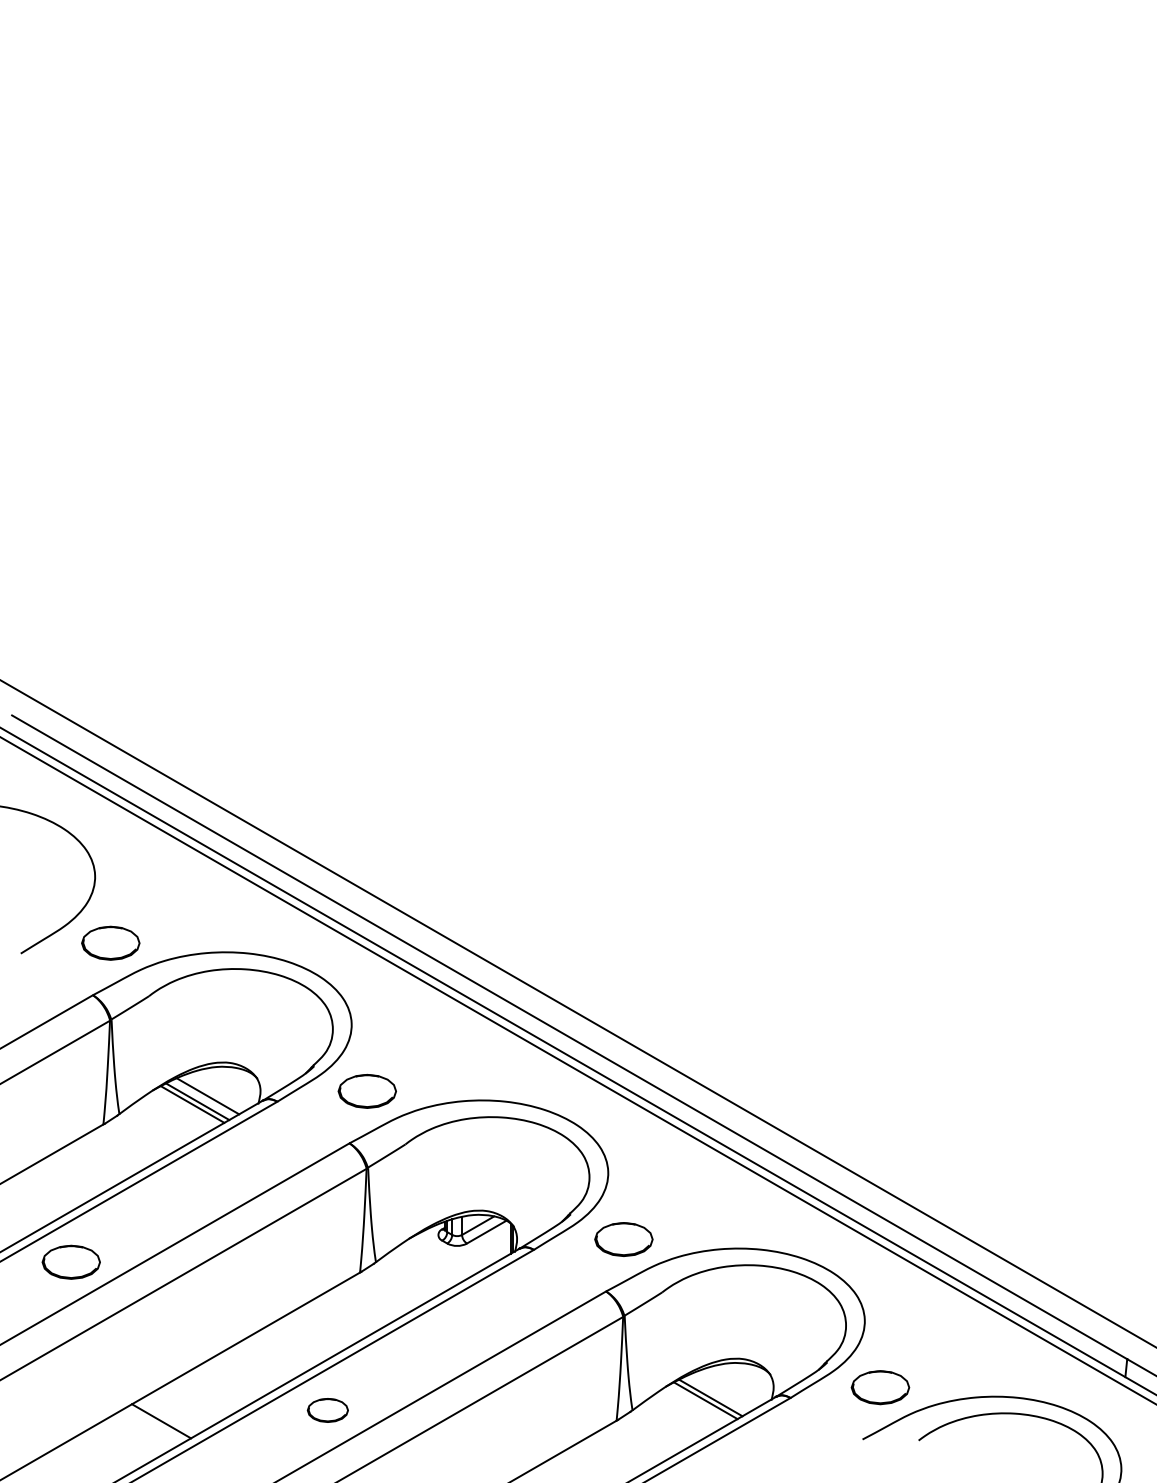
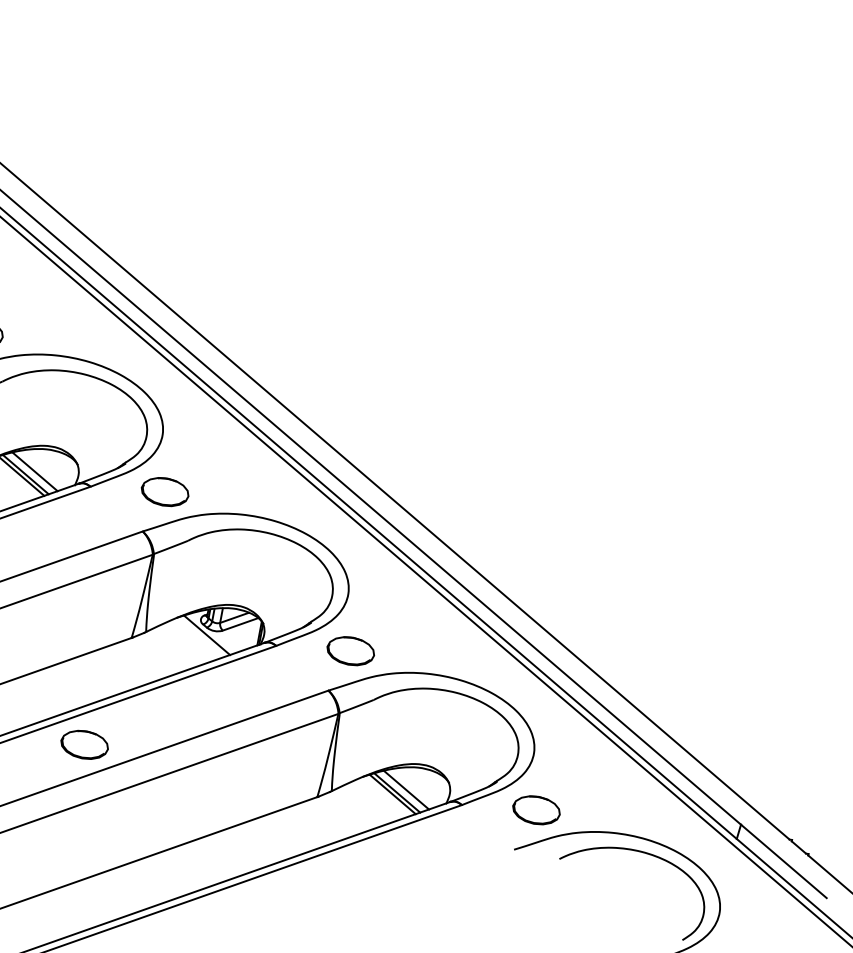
line: (449, 1252) -> (207, 635), added
line: (720, 1392) -> (405, 789), added
part: (327, 1410) -> (84, 744), size x1.43

